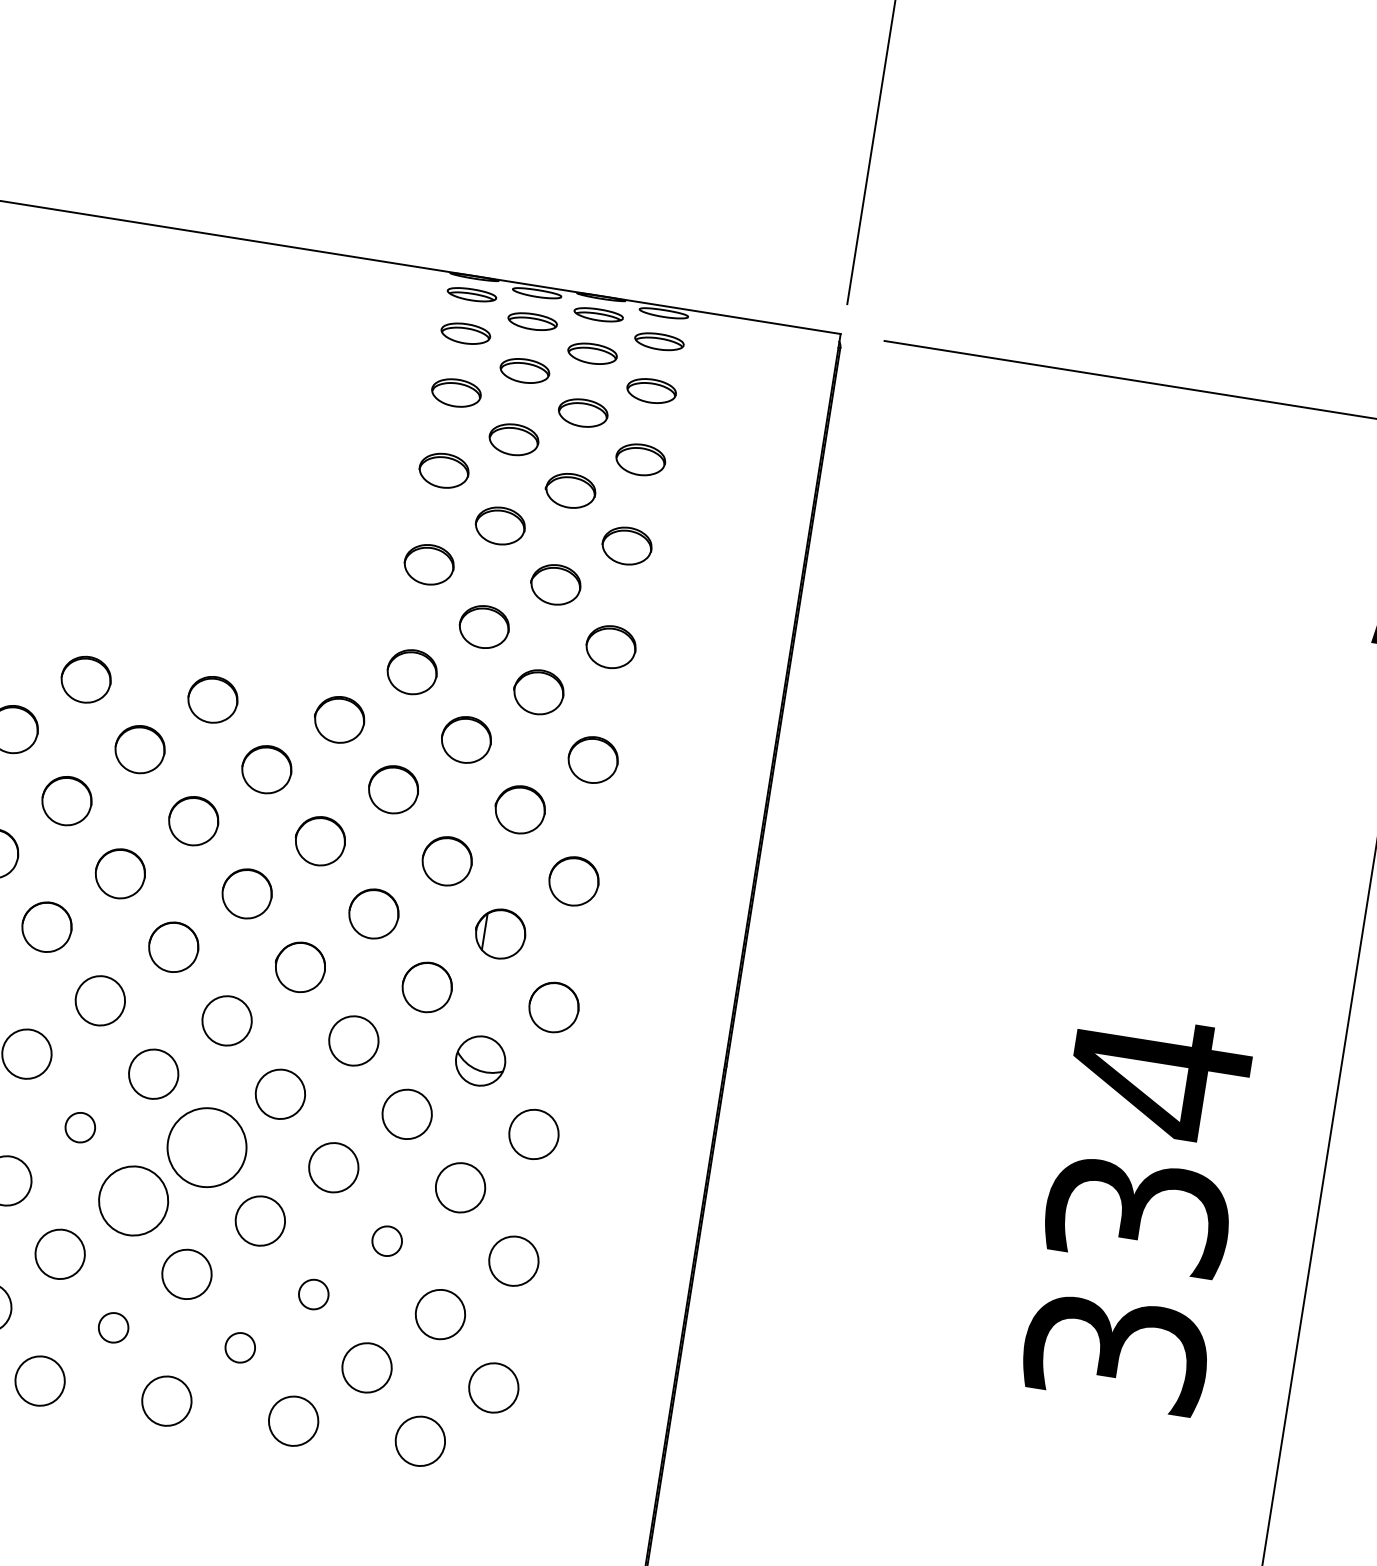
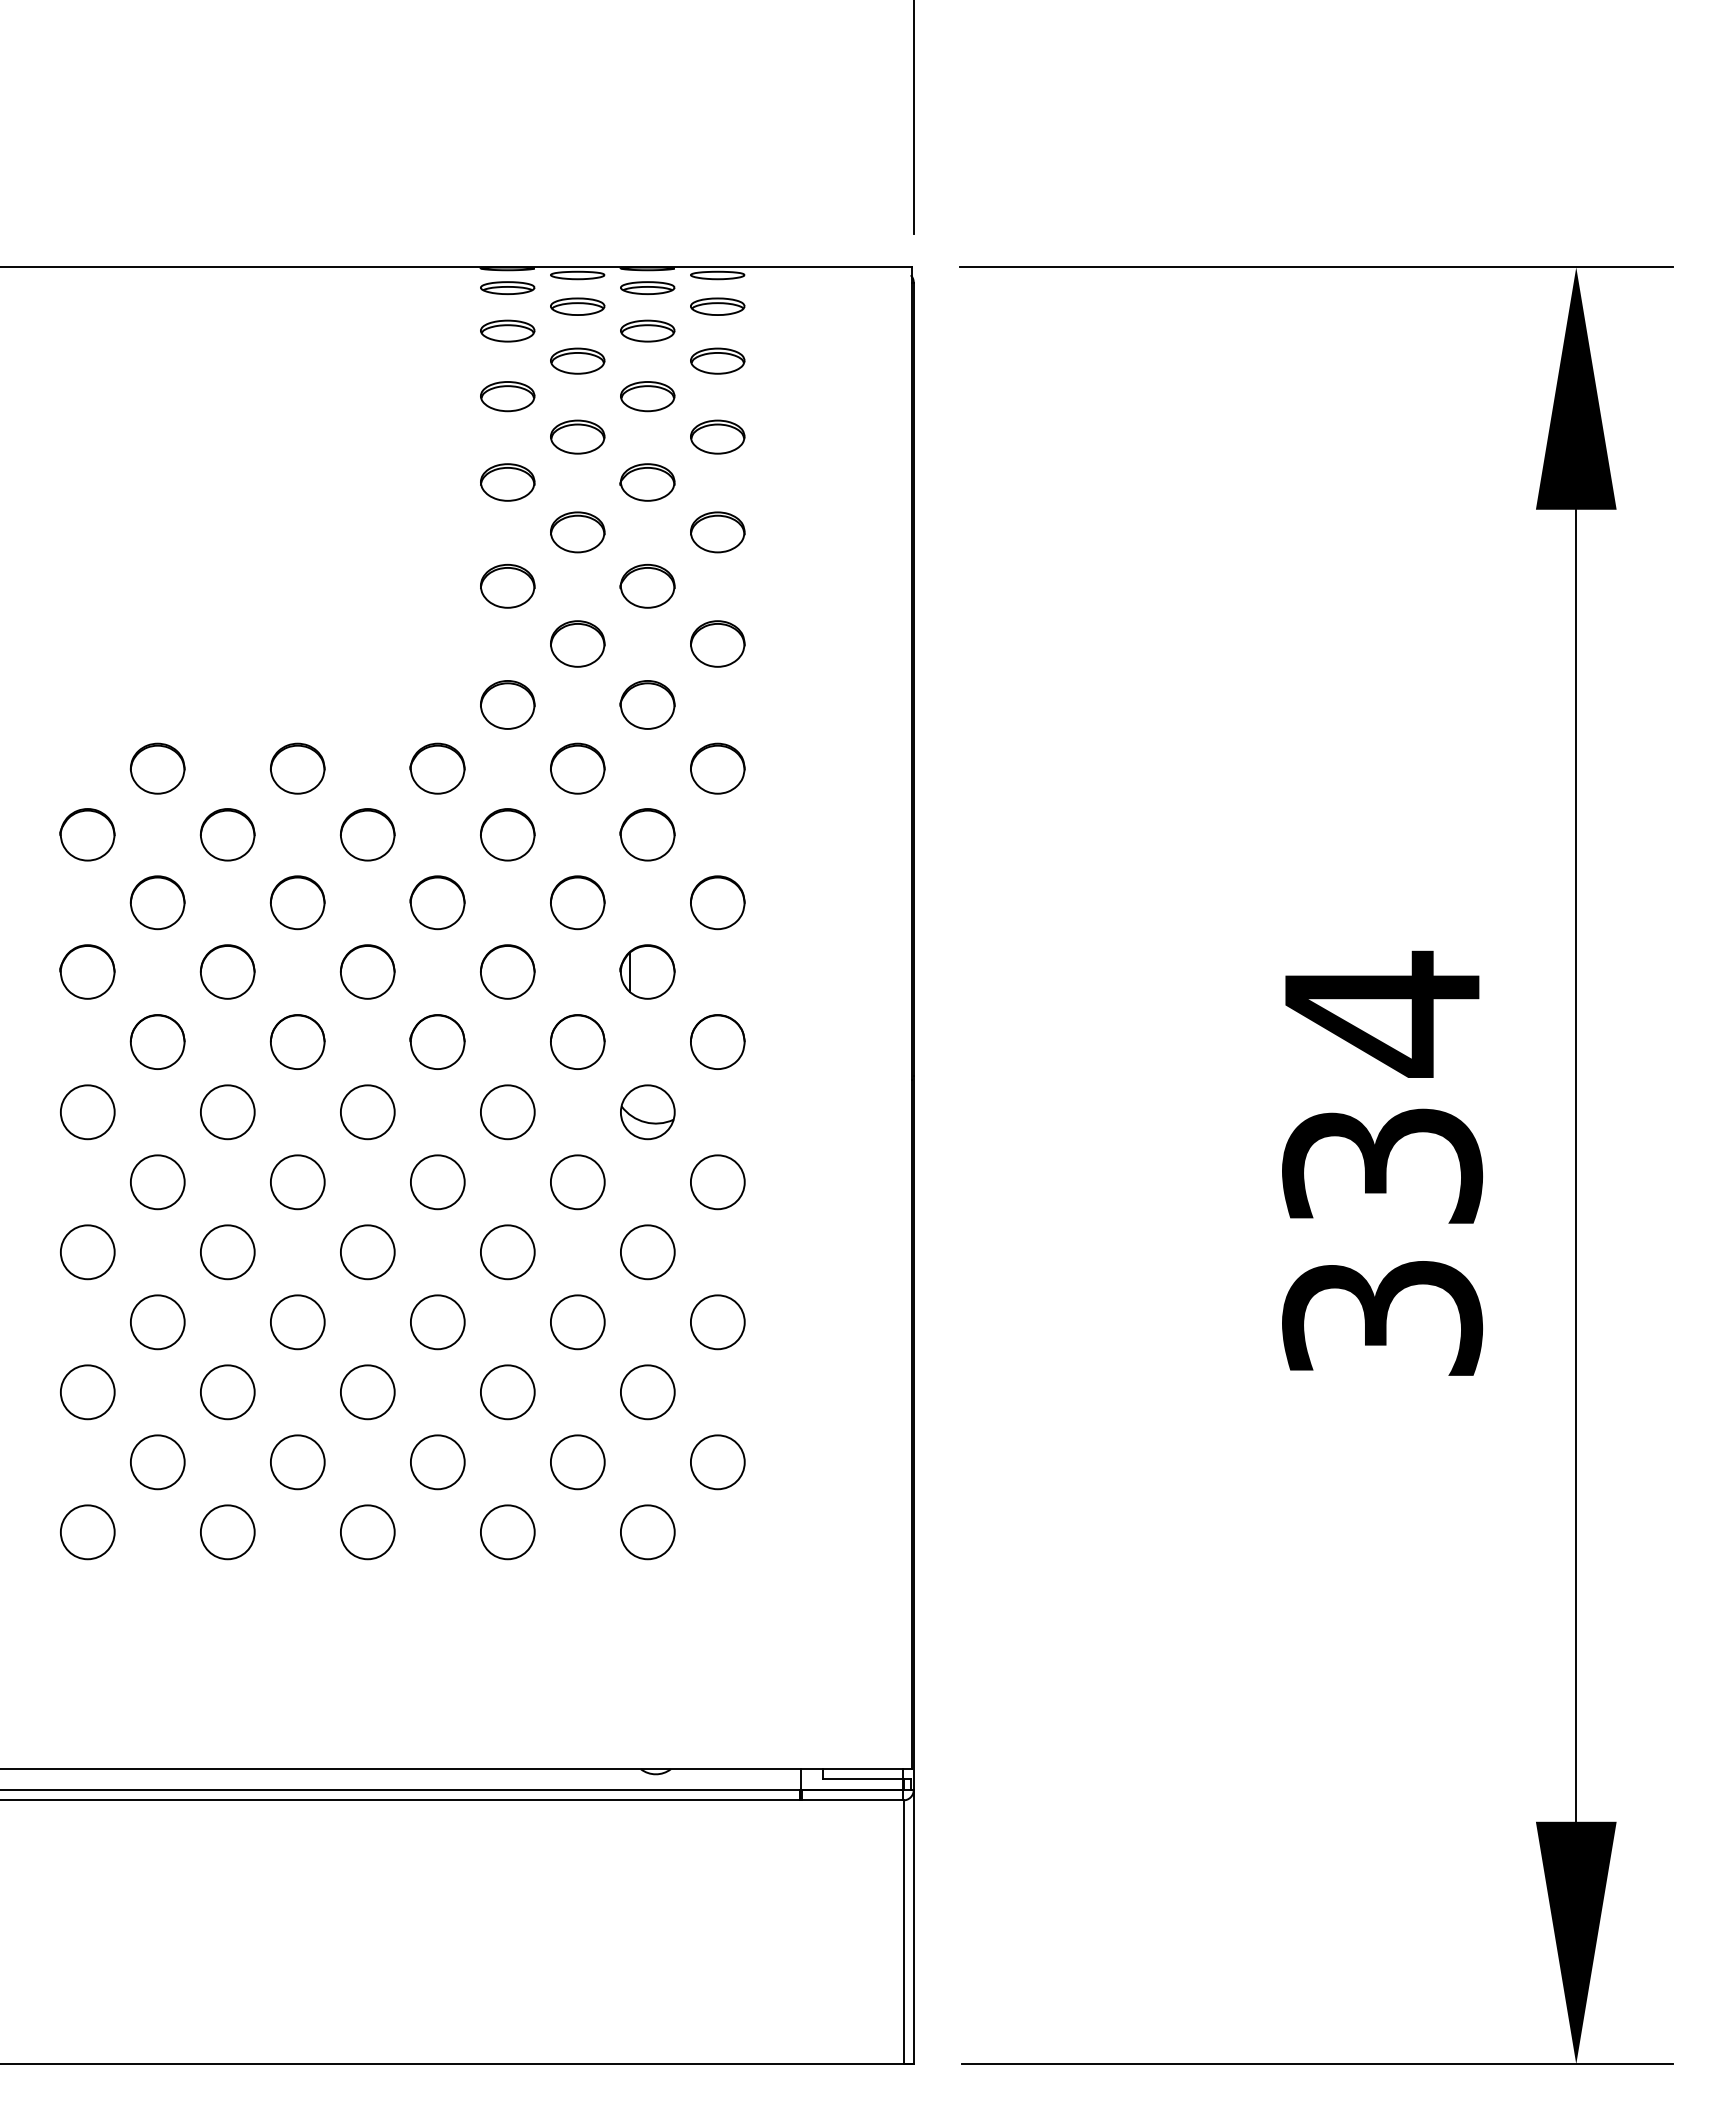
circle: (80, 1127) -> (227, 1252), size x1.67
circle: (206, 1147) -> (367, 1252), size x0.62
circle: (133, 1201) -> (297, 1322), size x0.71
circle: (386, 1241) -> (577, 1322), size x1.67
circle: (313, 1294) -> (507, 1392), size x1.67
circle: (113, 1327) -> (297, 1462), size x1.67
circle: (240, 1347) -> (437, 1462), size x1.67

